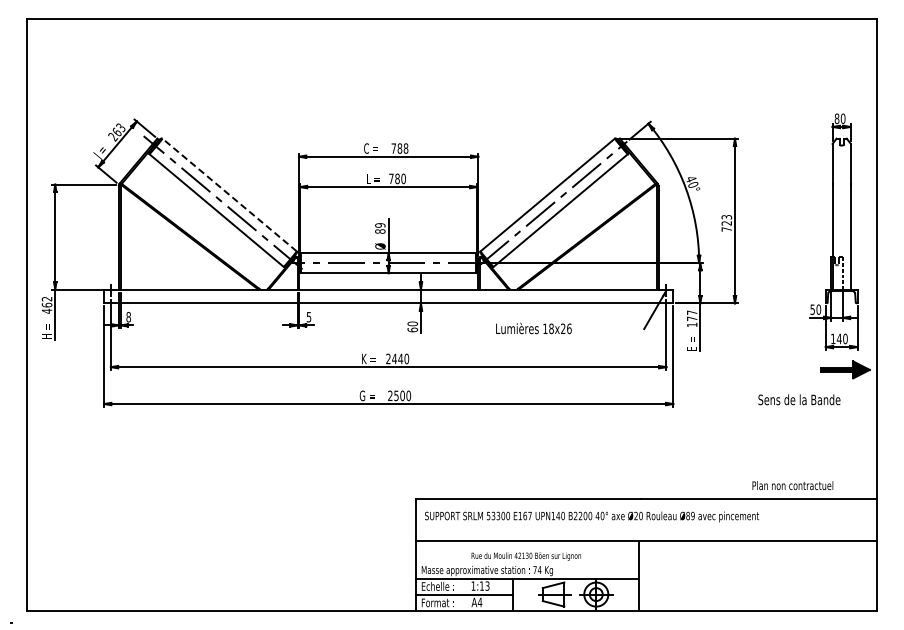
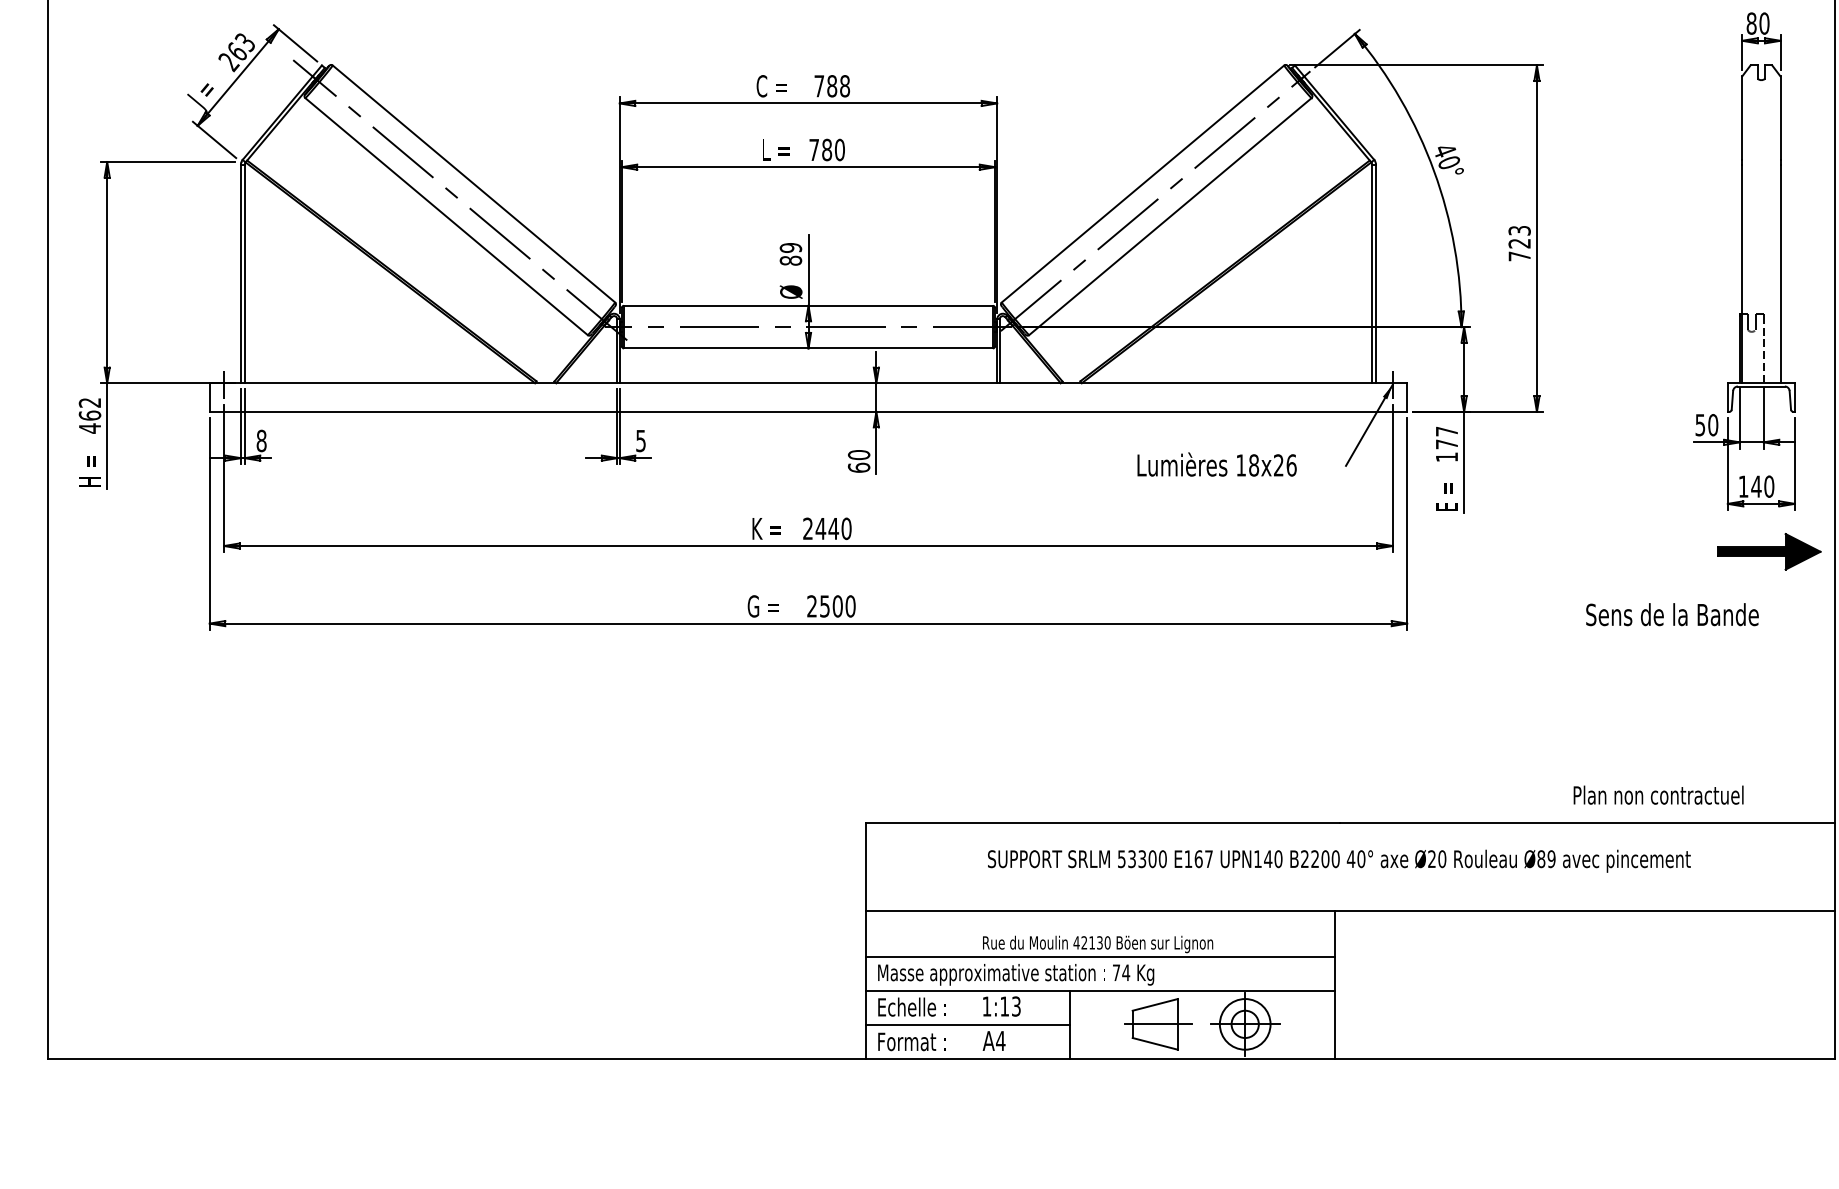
line: (229, 195) -> (473, 184), dashed -> solid
text: (533, 328) -> (1216, 464), moved
text: (592, 516) -> (1340, 860), moved
line: (527, 562) -> (1100, 956), added

